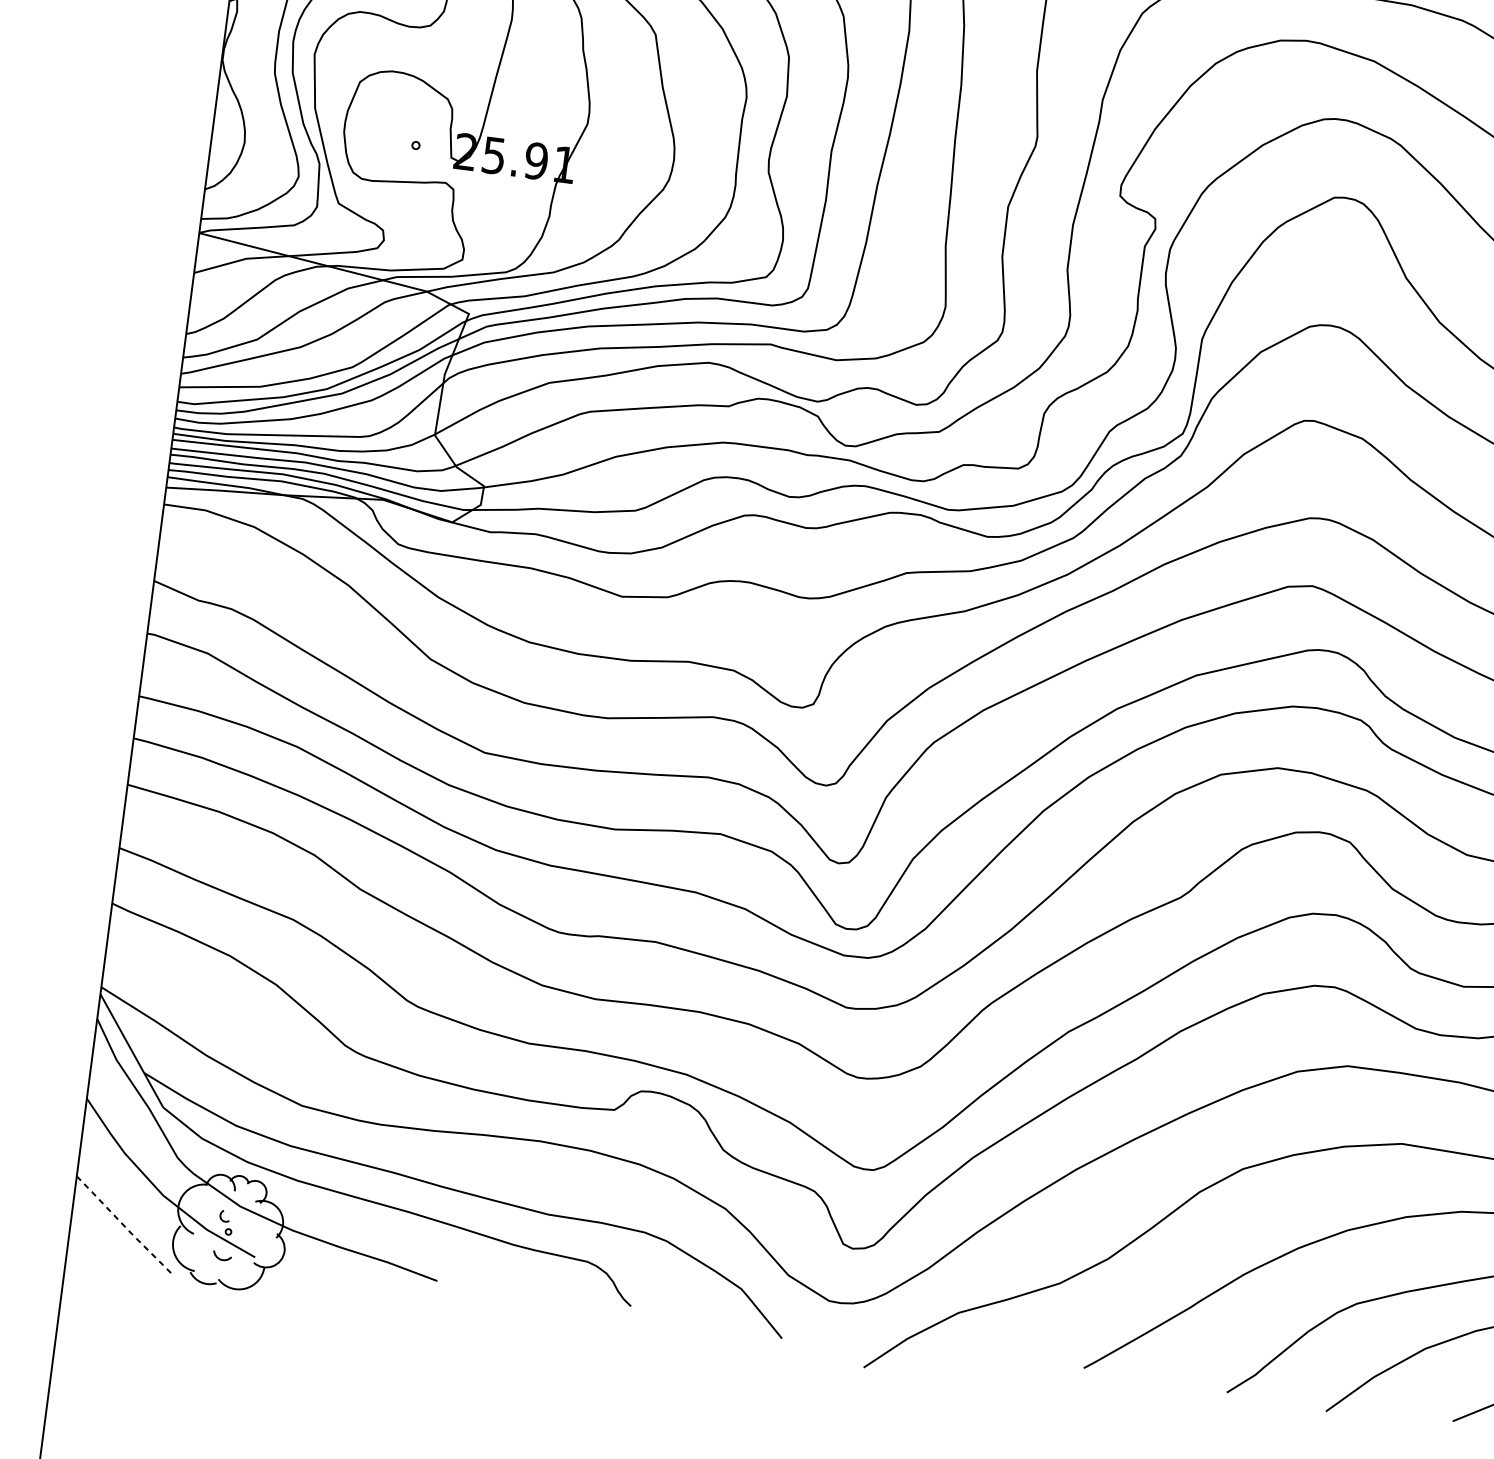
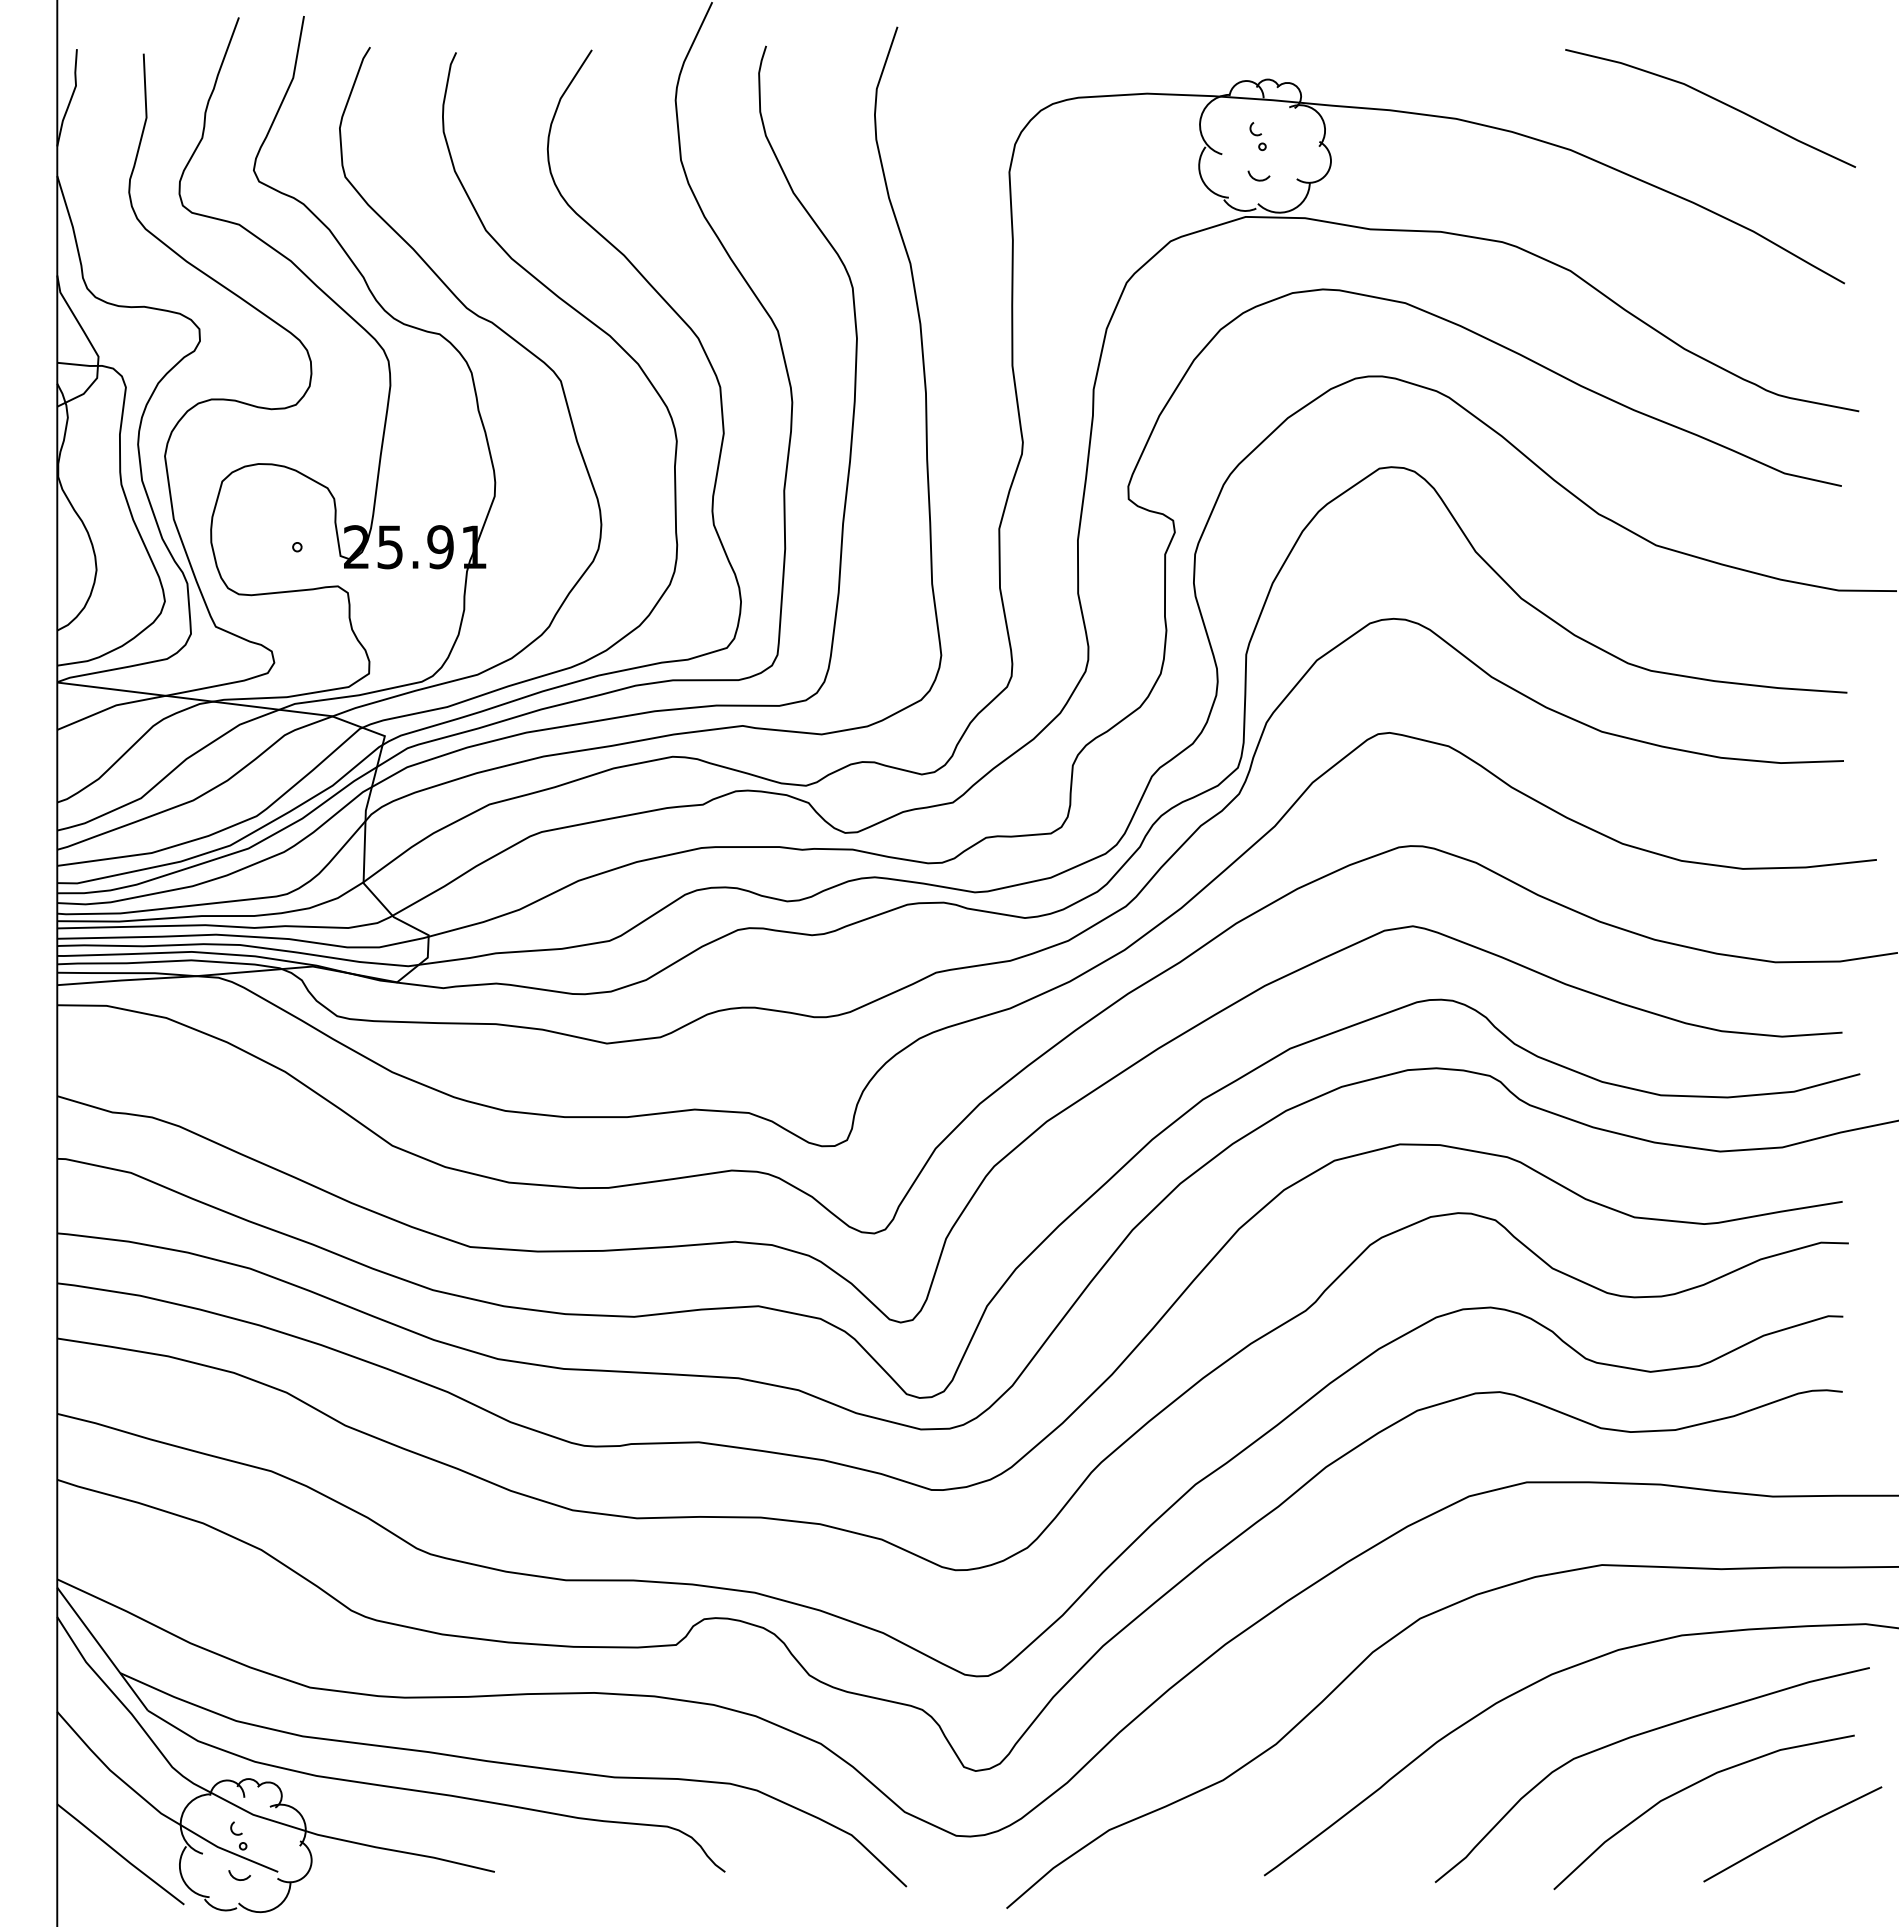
line: (124, 1226) -> (120, 1855), dashed -> solid

